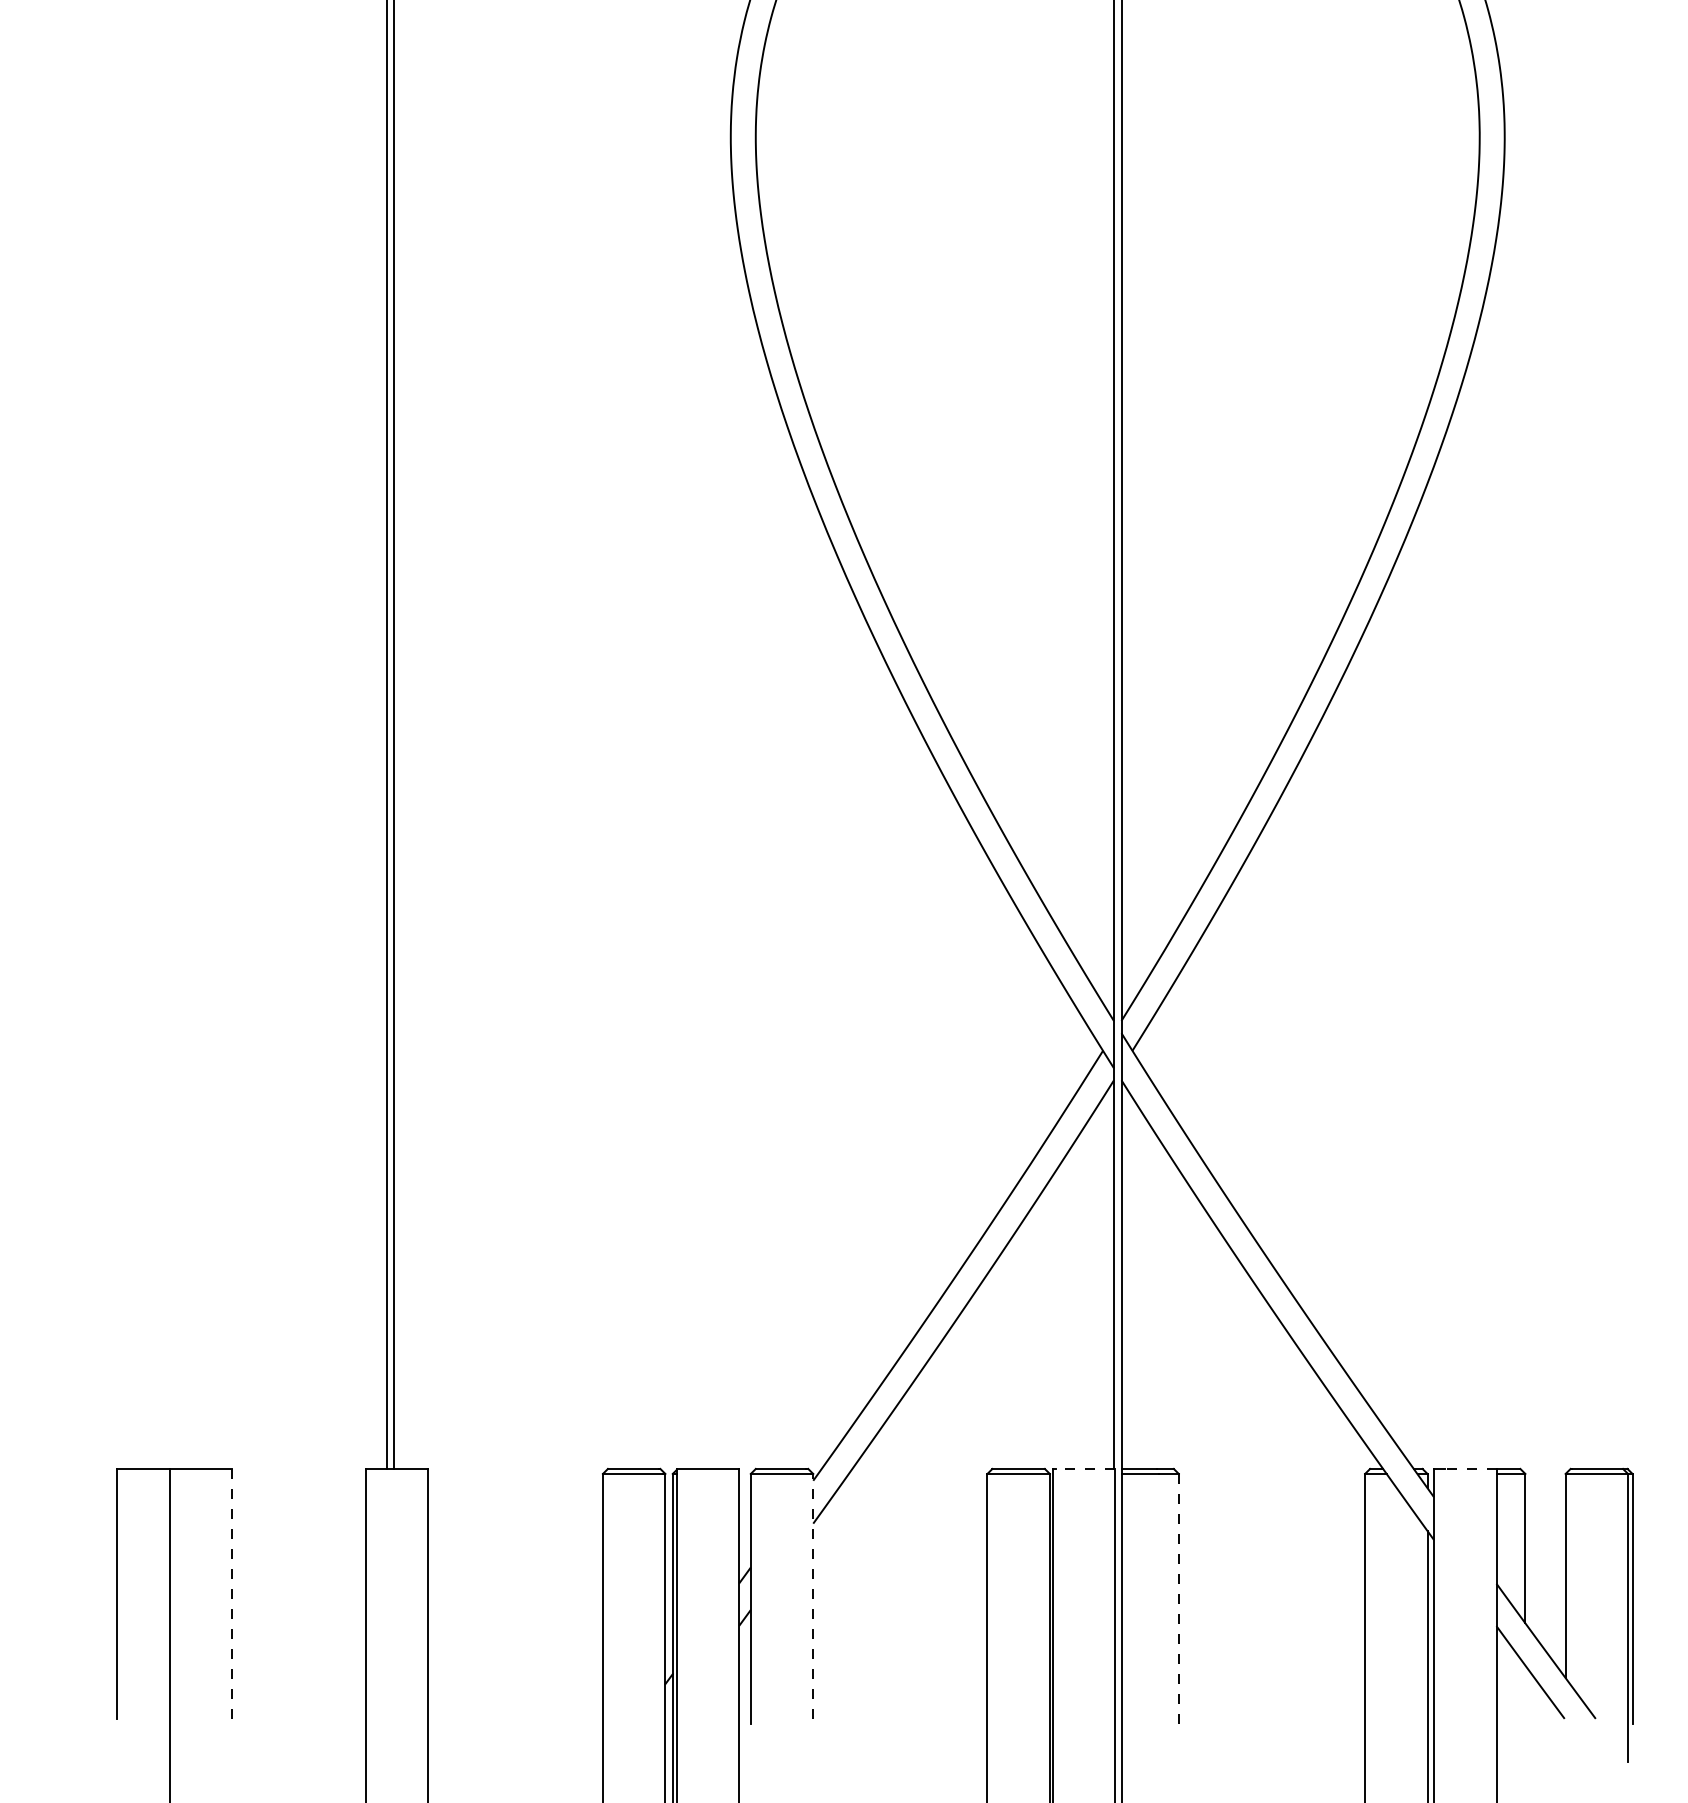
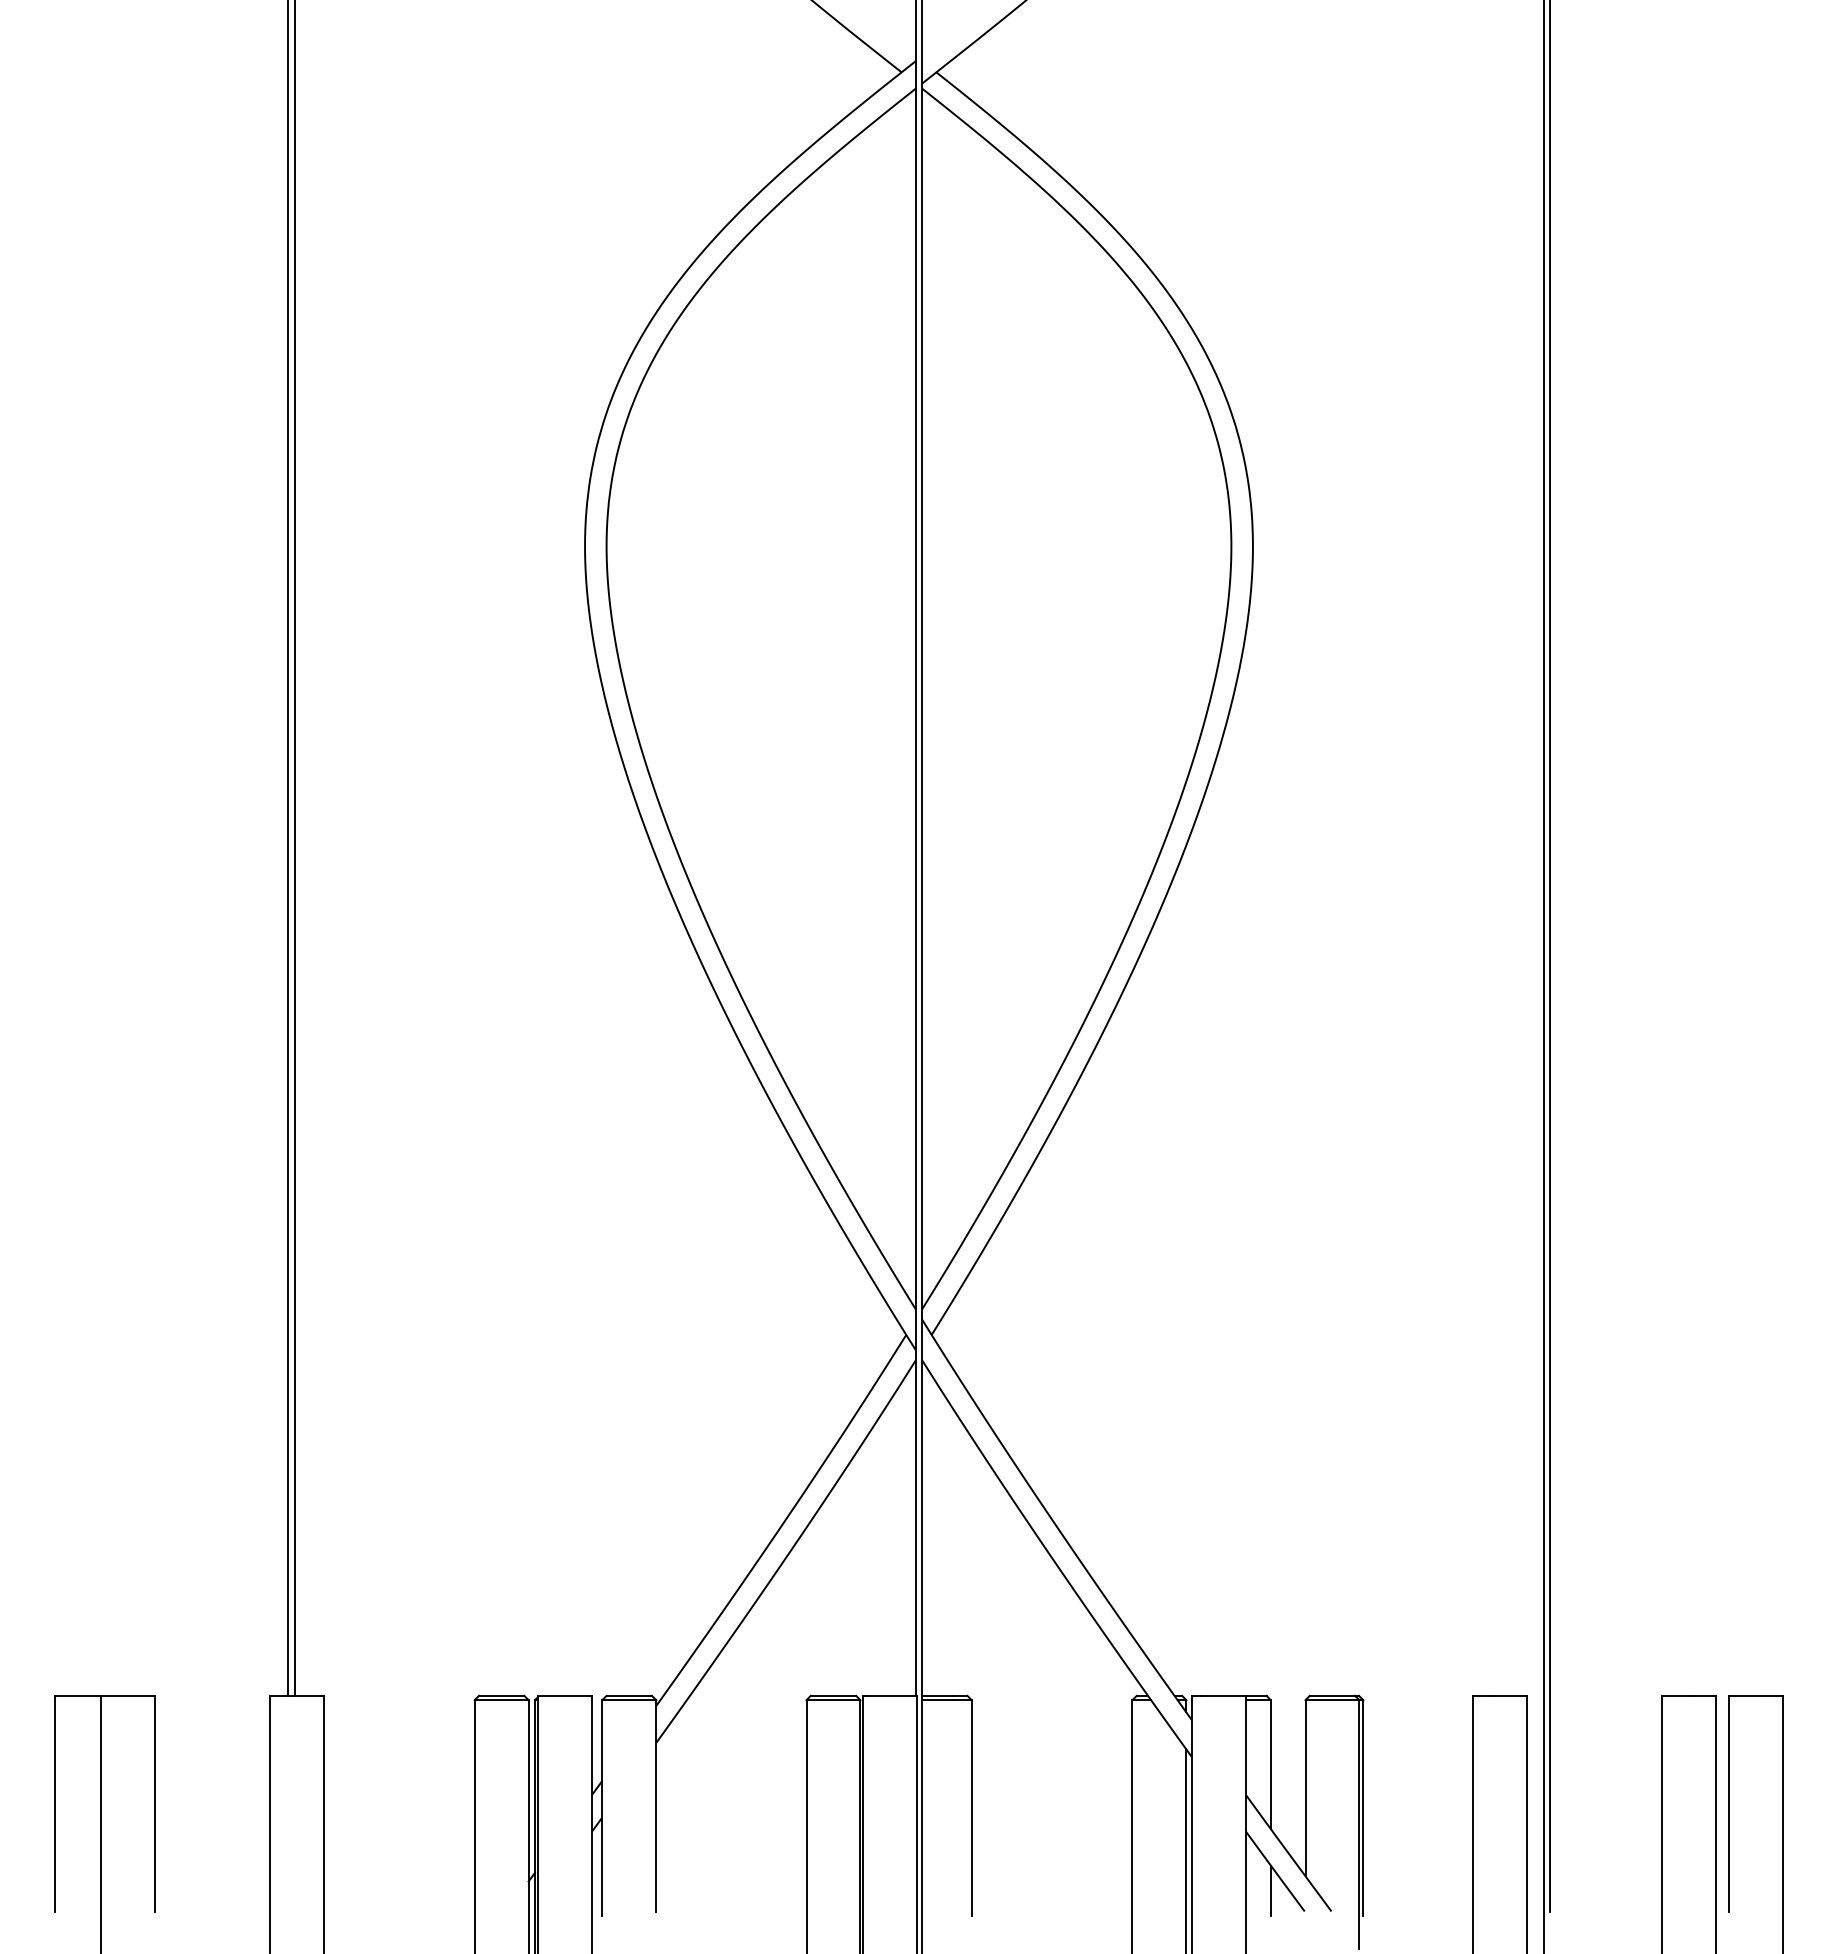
line: (1085, 1468) -> (891, 1695), dashed -> solid
line: (1469, 1468) -> (1222, 1695), dashed -> solid
line: (231, 1593) -> (154, 1803), dashed -> solid
line: (813, 1596) -> (656, 1805), dashed -> solid
line: (1178, 1598) -> (971, 1807), dashed -> solid
line: (1525, 1694) -> (1270, 1890), added

